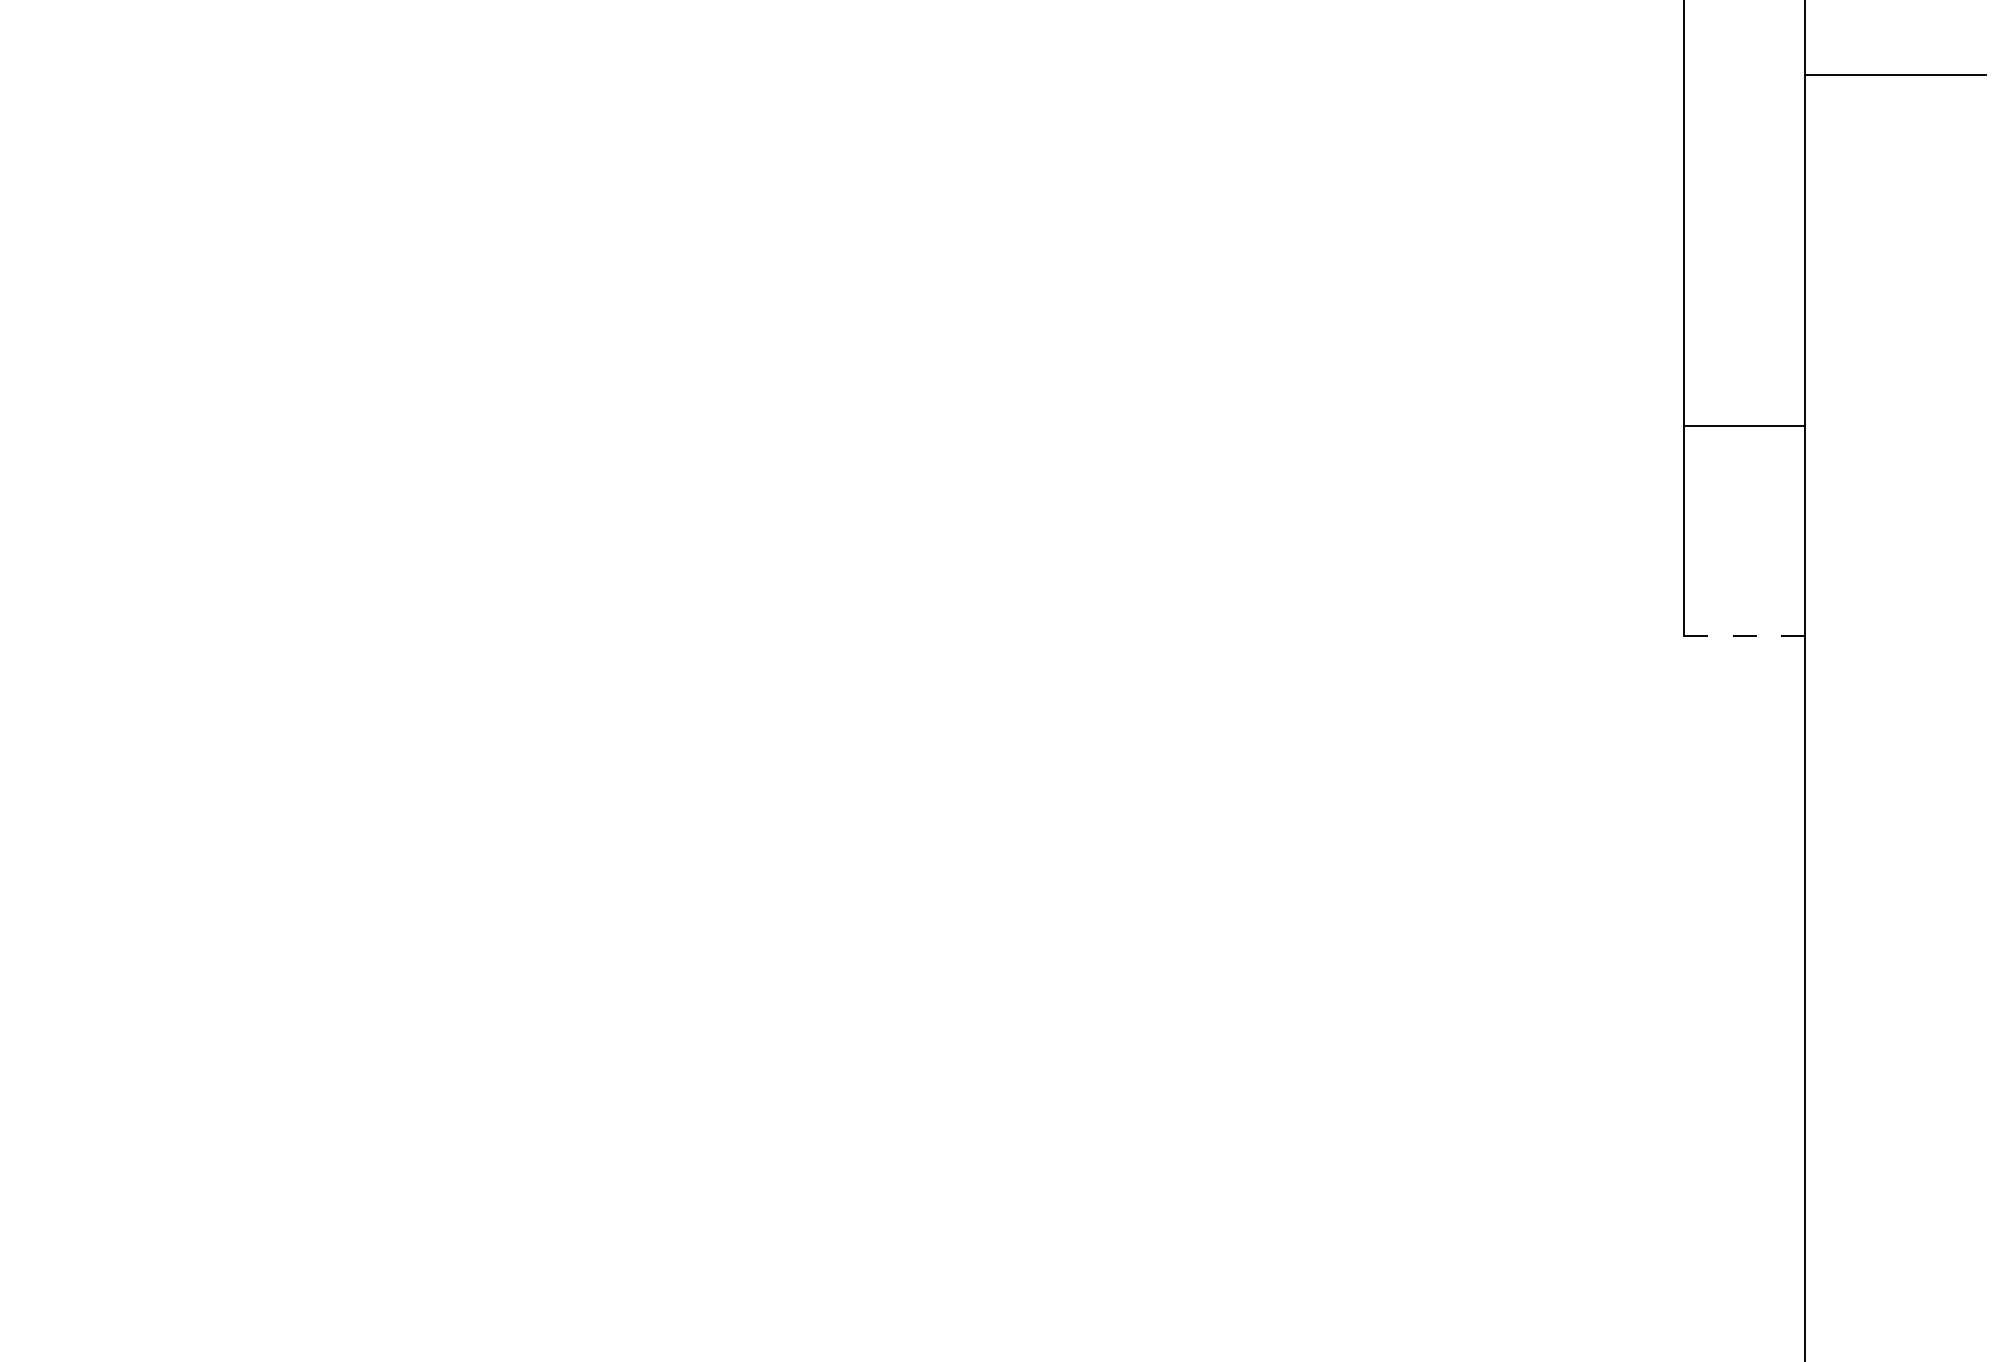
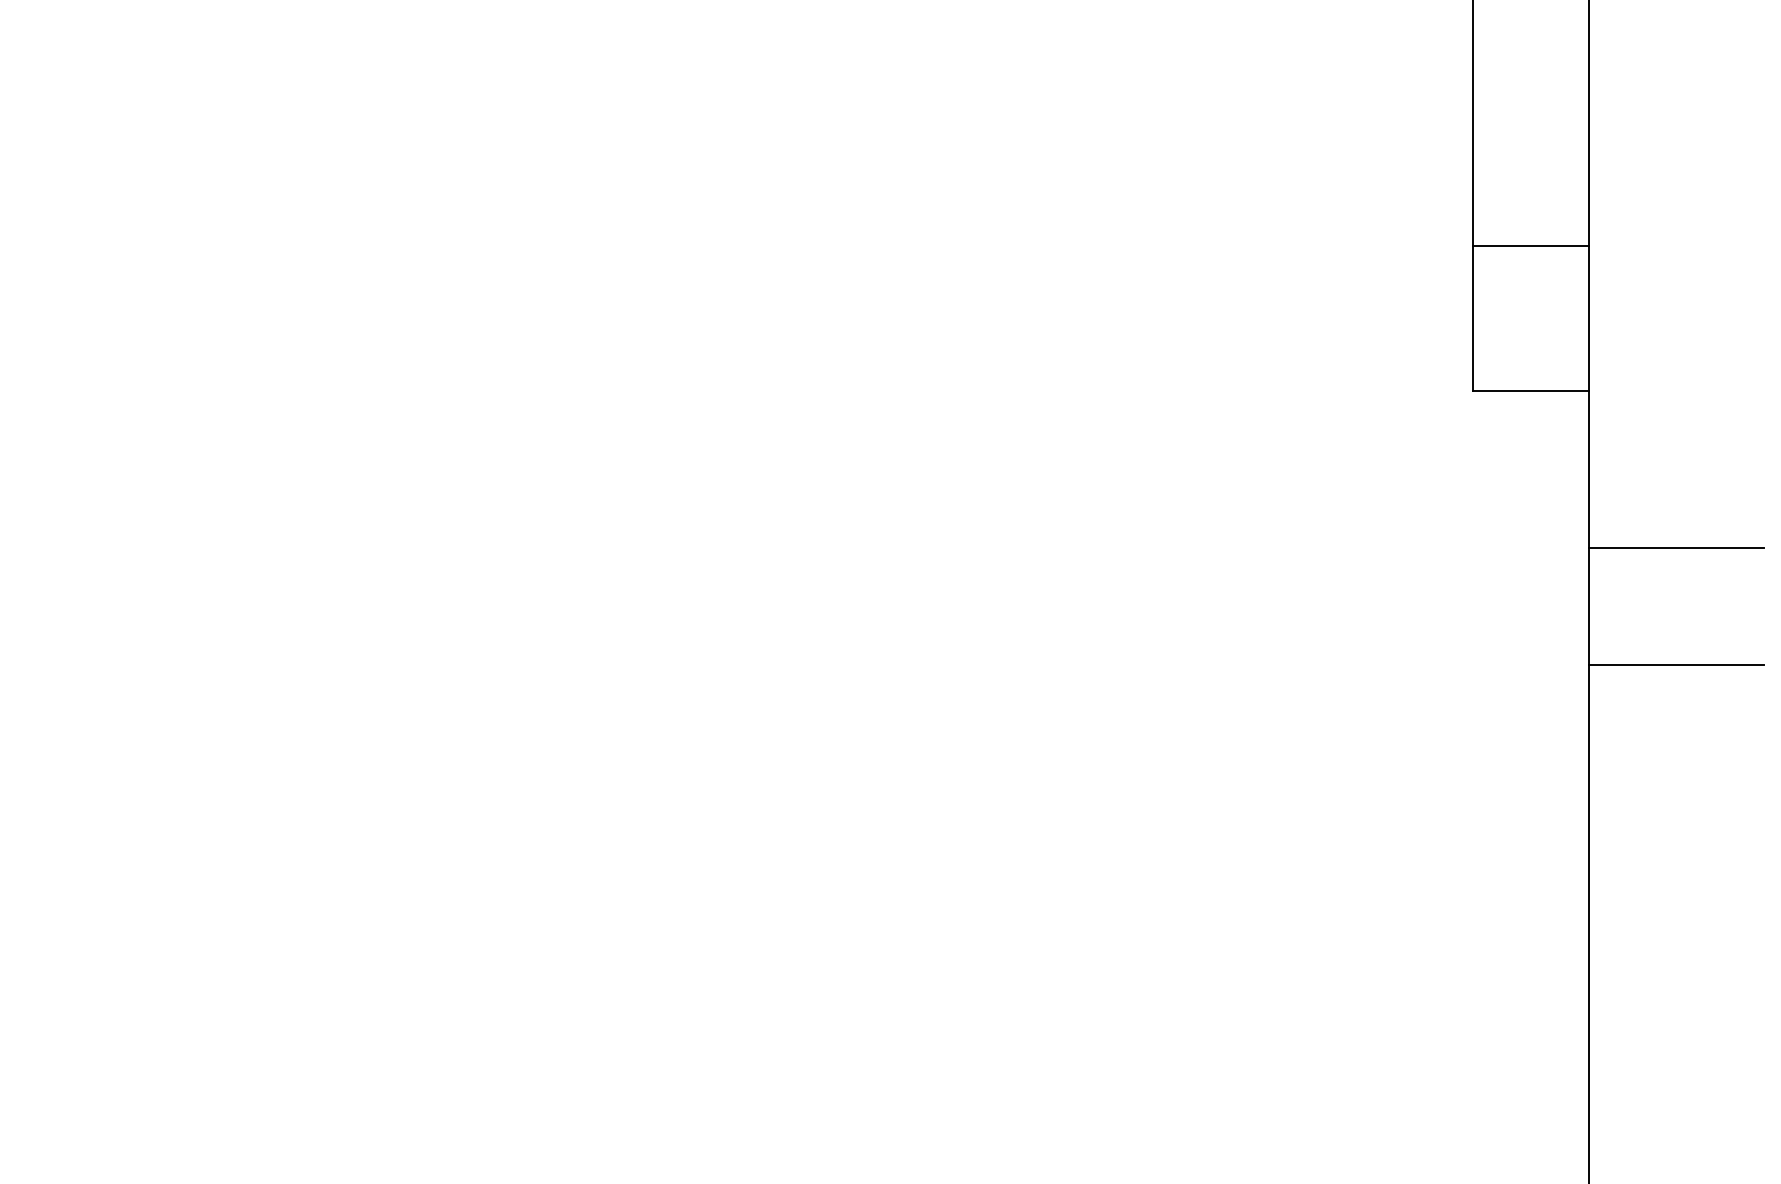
line: (1744, 425) -> (1531, 245), moved
line: (1744, 635) -> (1531, 391), dashed -> solid
line: (1894, 798) -> (1675, 548), added
line: (1894, 919) -> (1675, 664), added

